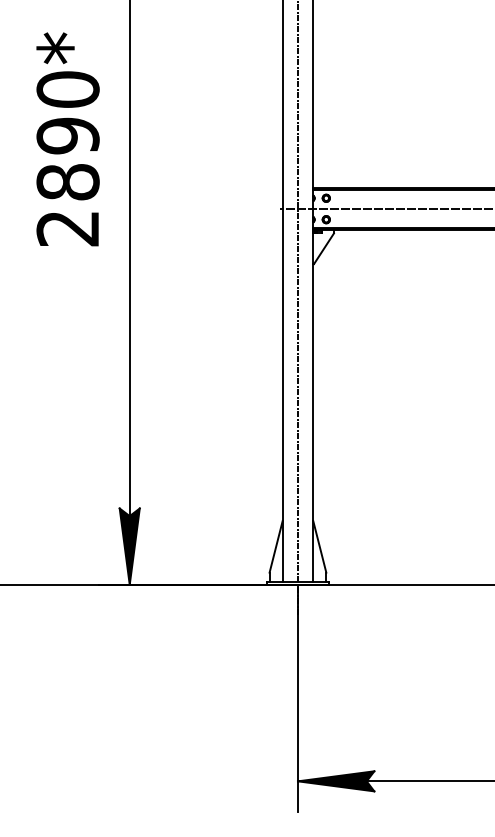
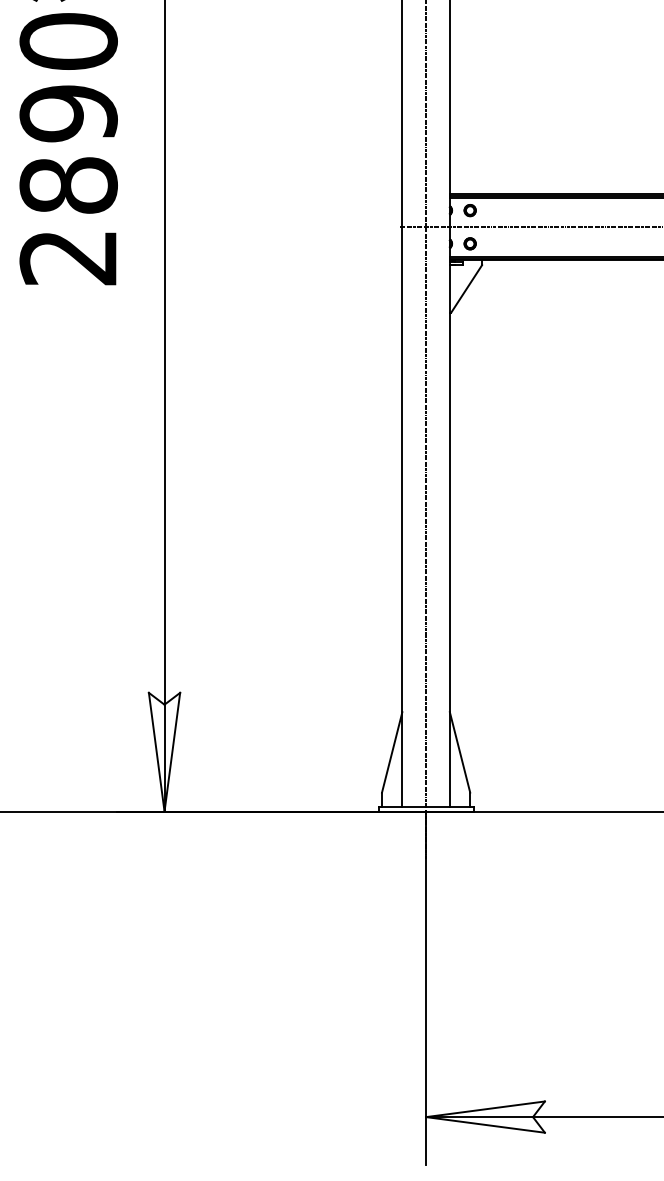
fill: (129, 546) -> (164, 751), removed
fill: (335, 781) -> (484, 1117), removed

